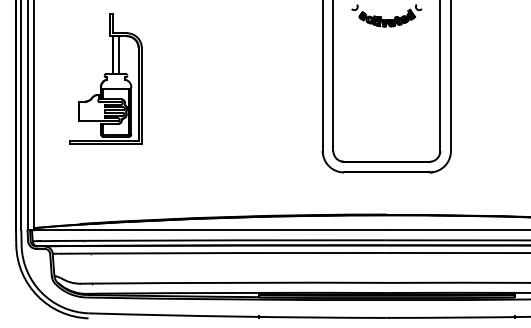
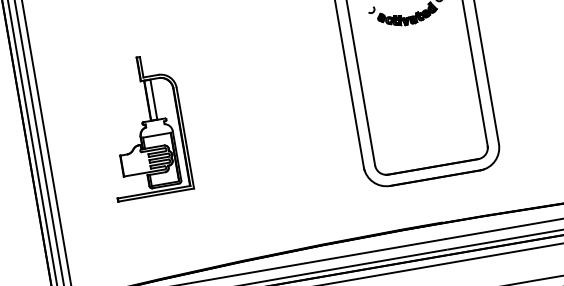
part: (105, 78) -> (143, 126), moved

